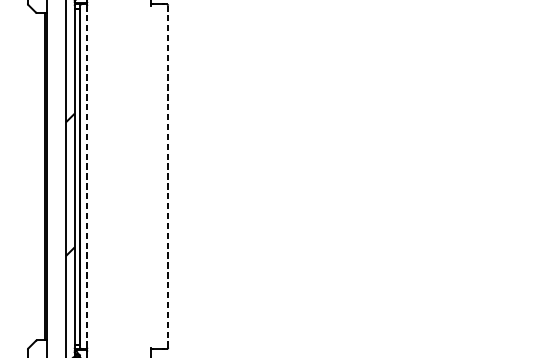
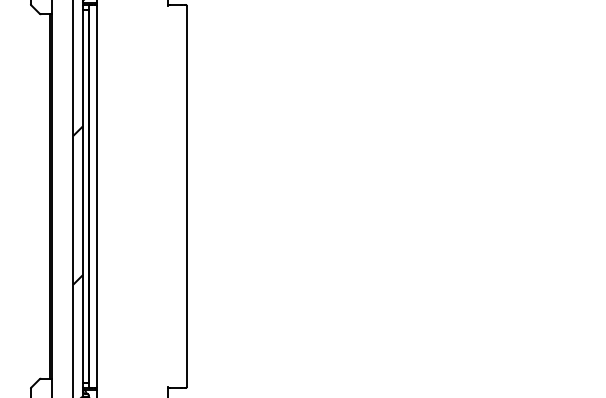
line: (87, 175) -> (97, 195), dashed -> solid
line: (167, 175) -> (186, 195), dashed -> solid

